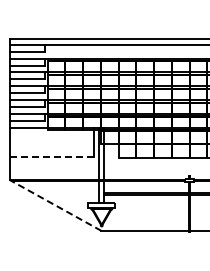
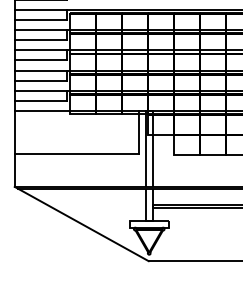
line: (52, 157) -> (77, 154), dashed -> solid
line: (55, 205) -> (81, 224), dashed -> solid

